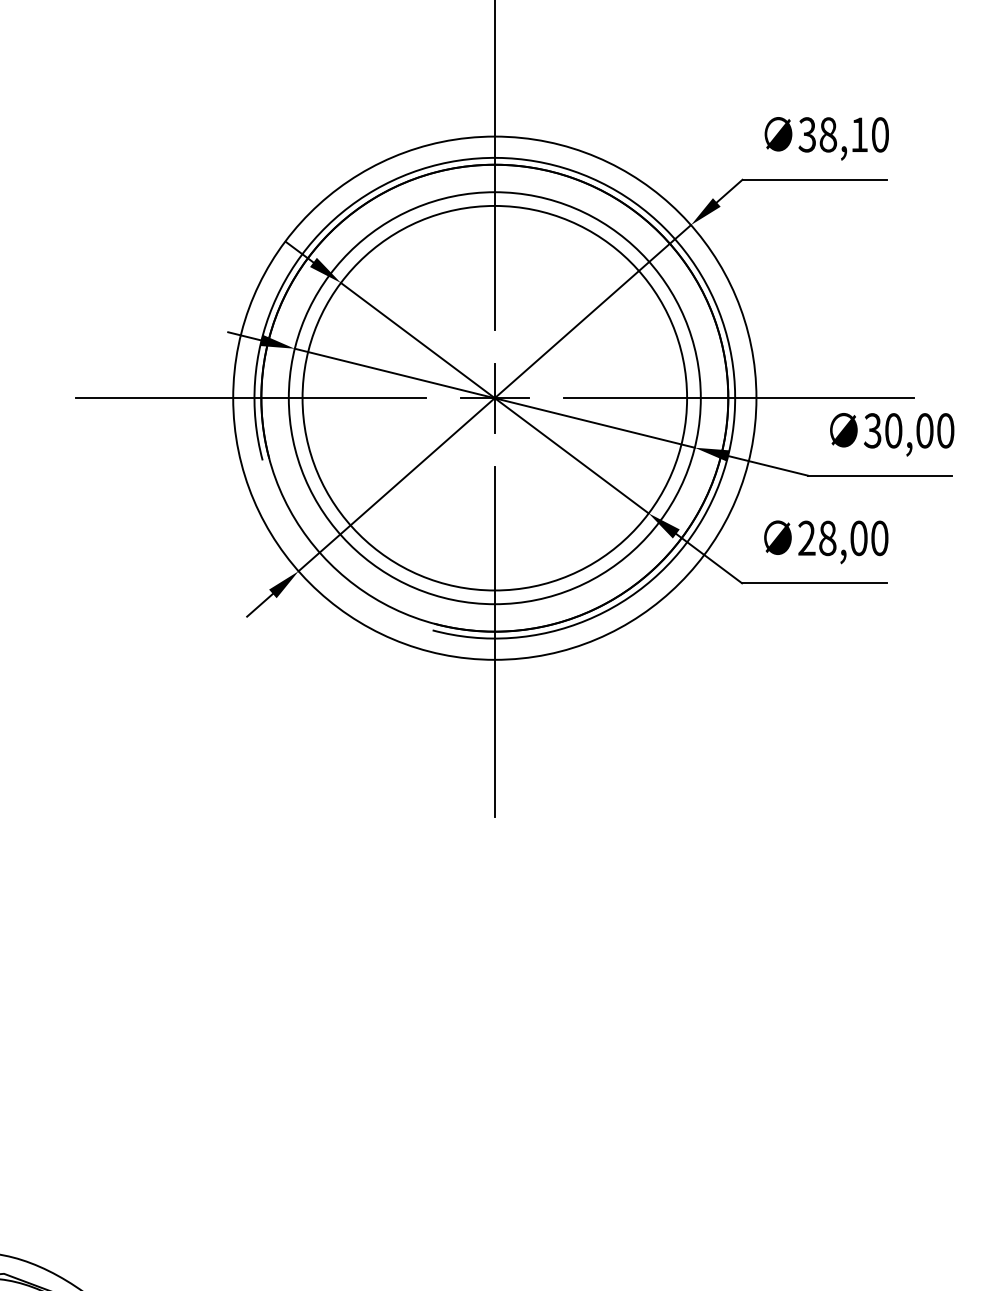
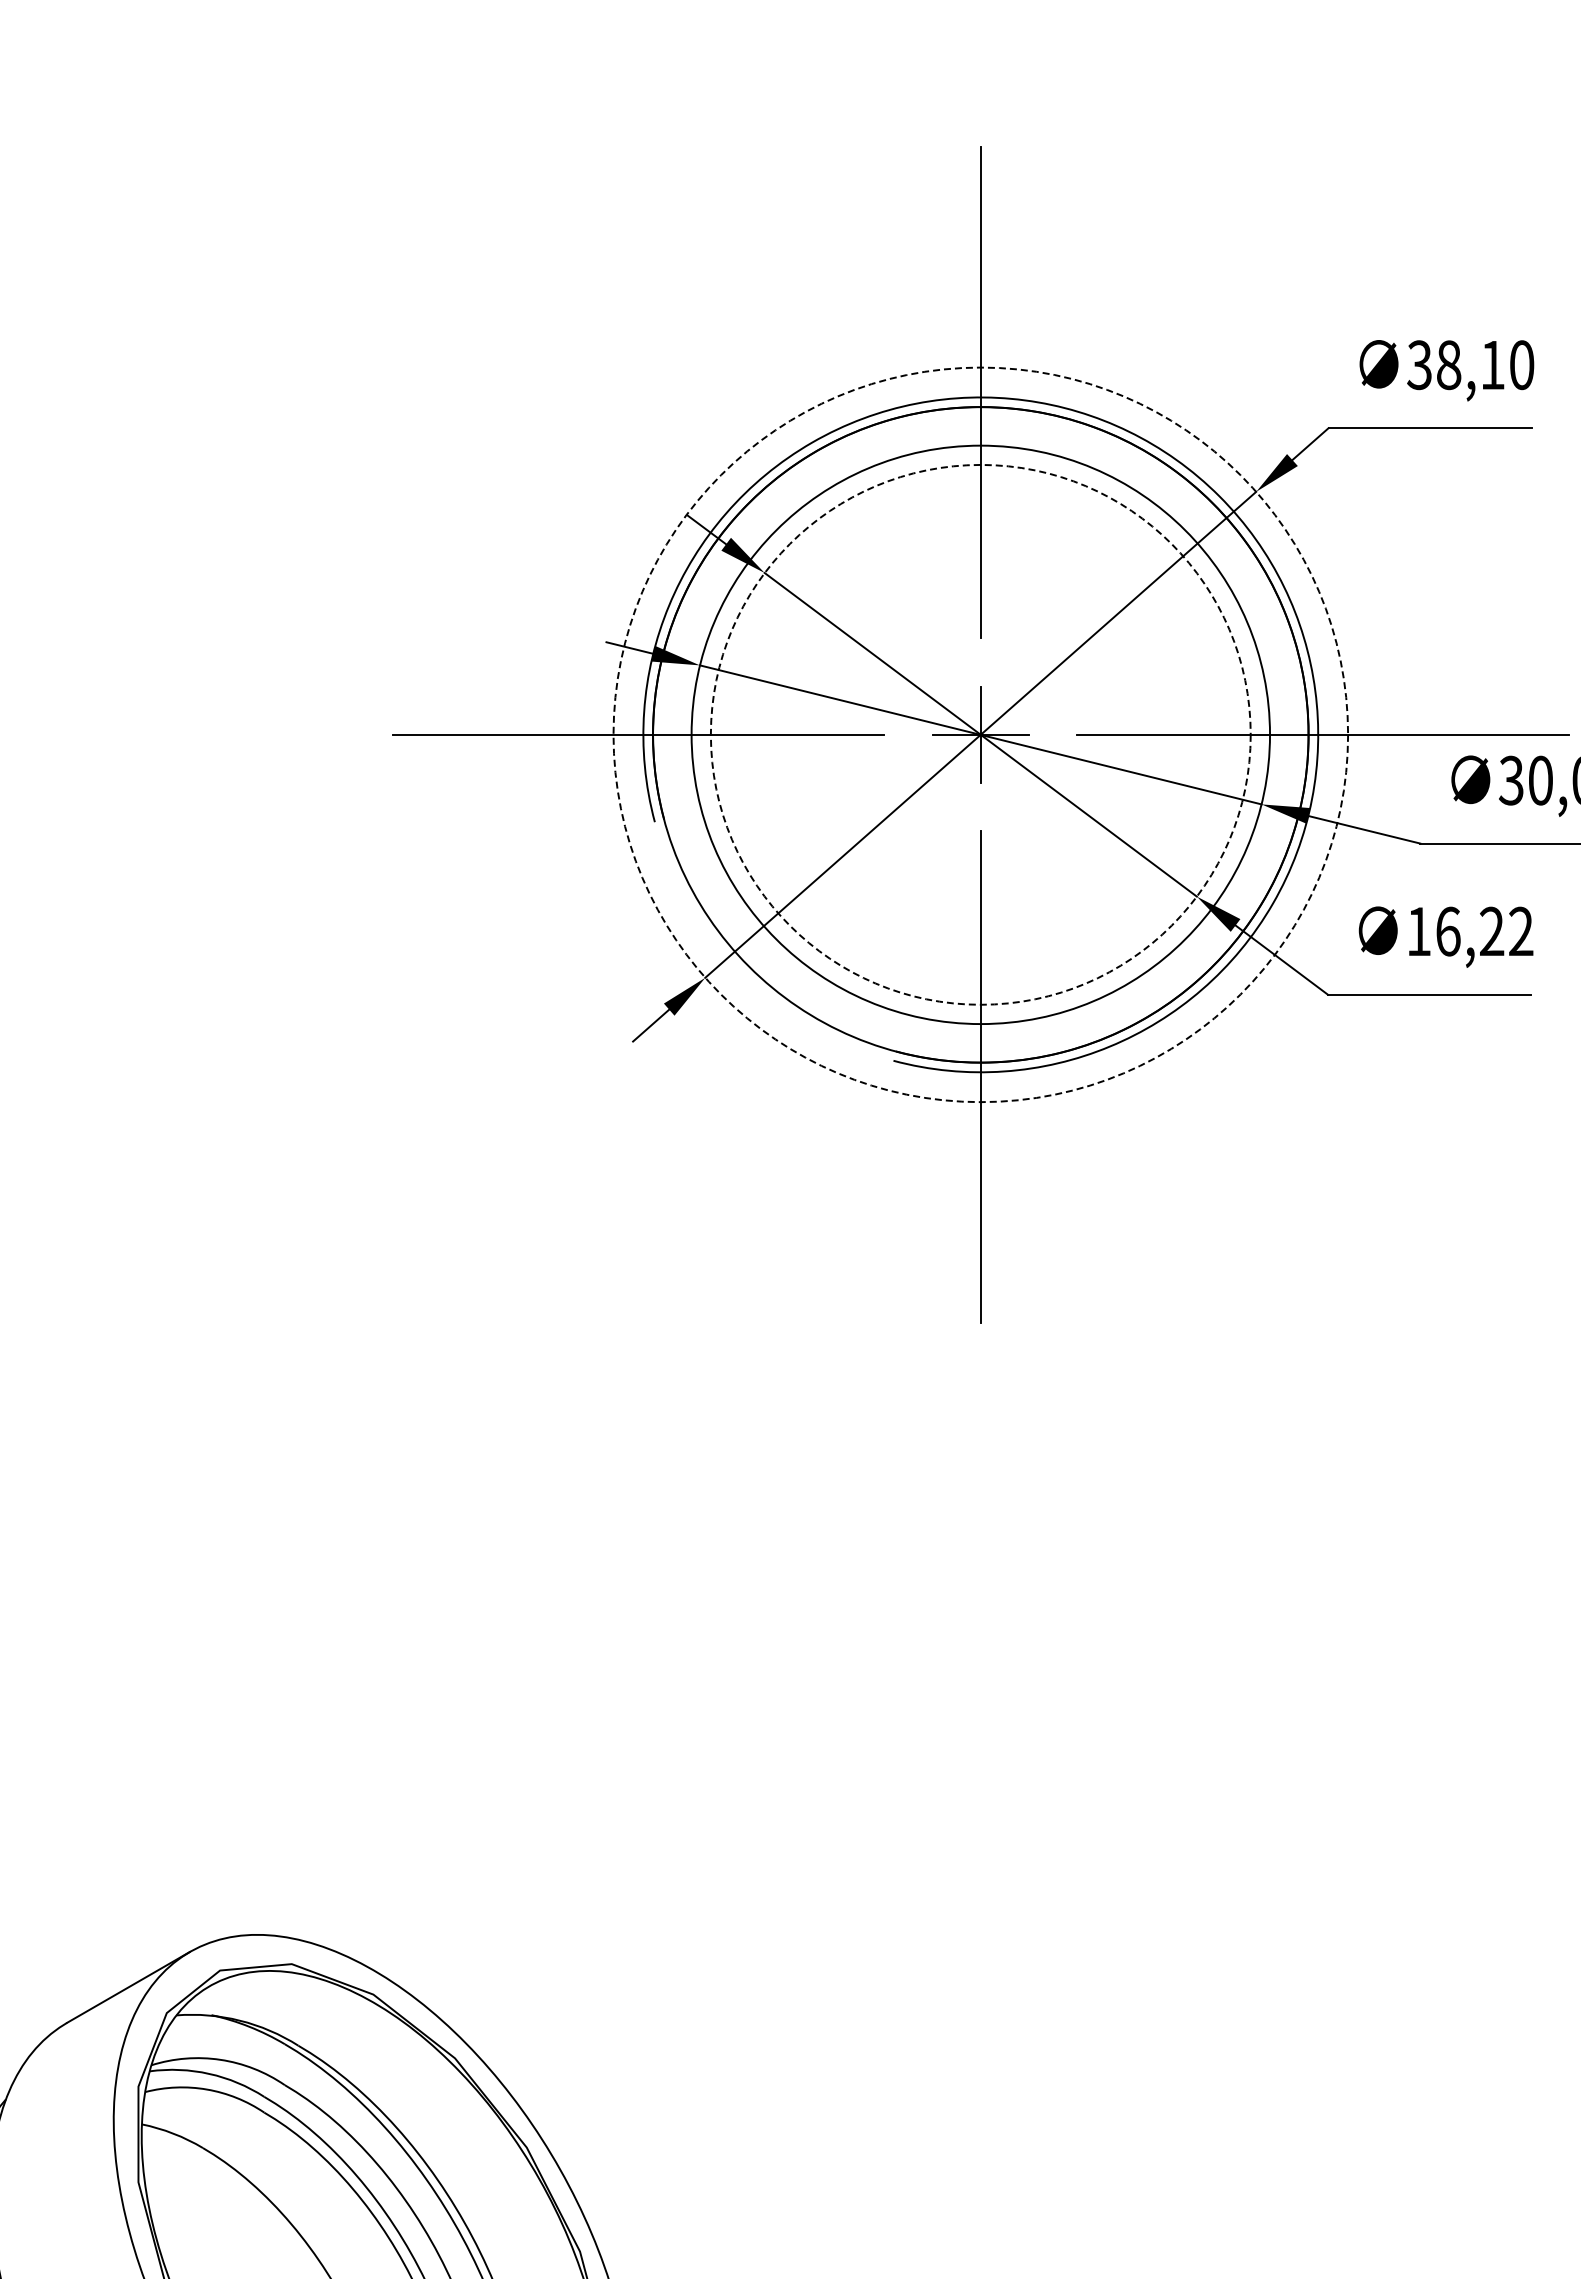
circle: (494, 397) -> (980, 734), solid -> dashed
circle: (494, 397) -> (980, 734), solid -> dashed
text: (842, 538) -> (1469, 931), 28,00 -> 16,22

